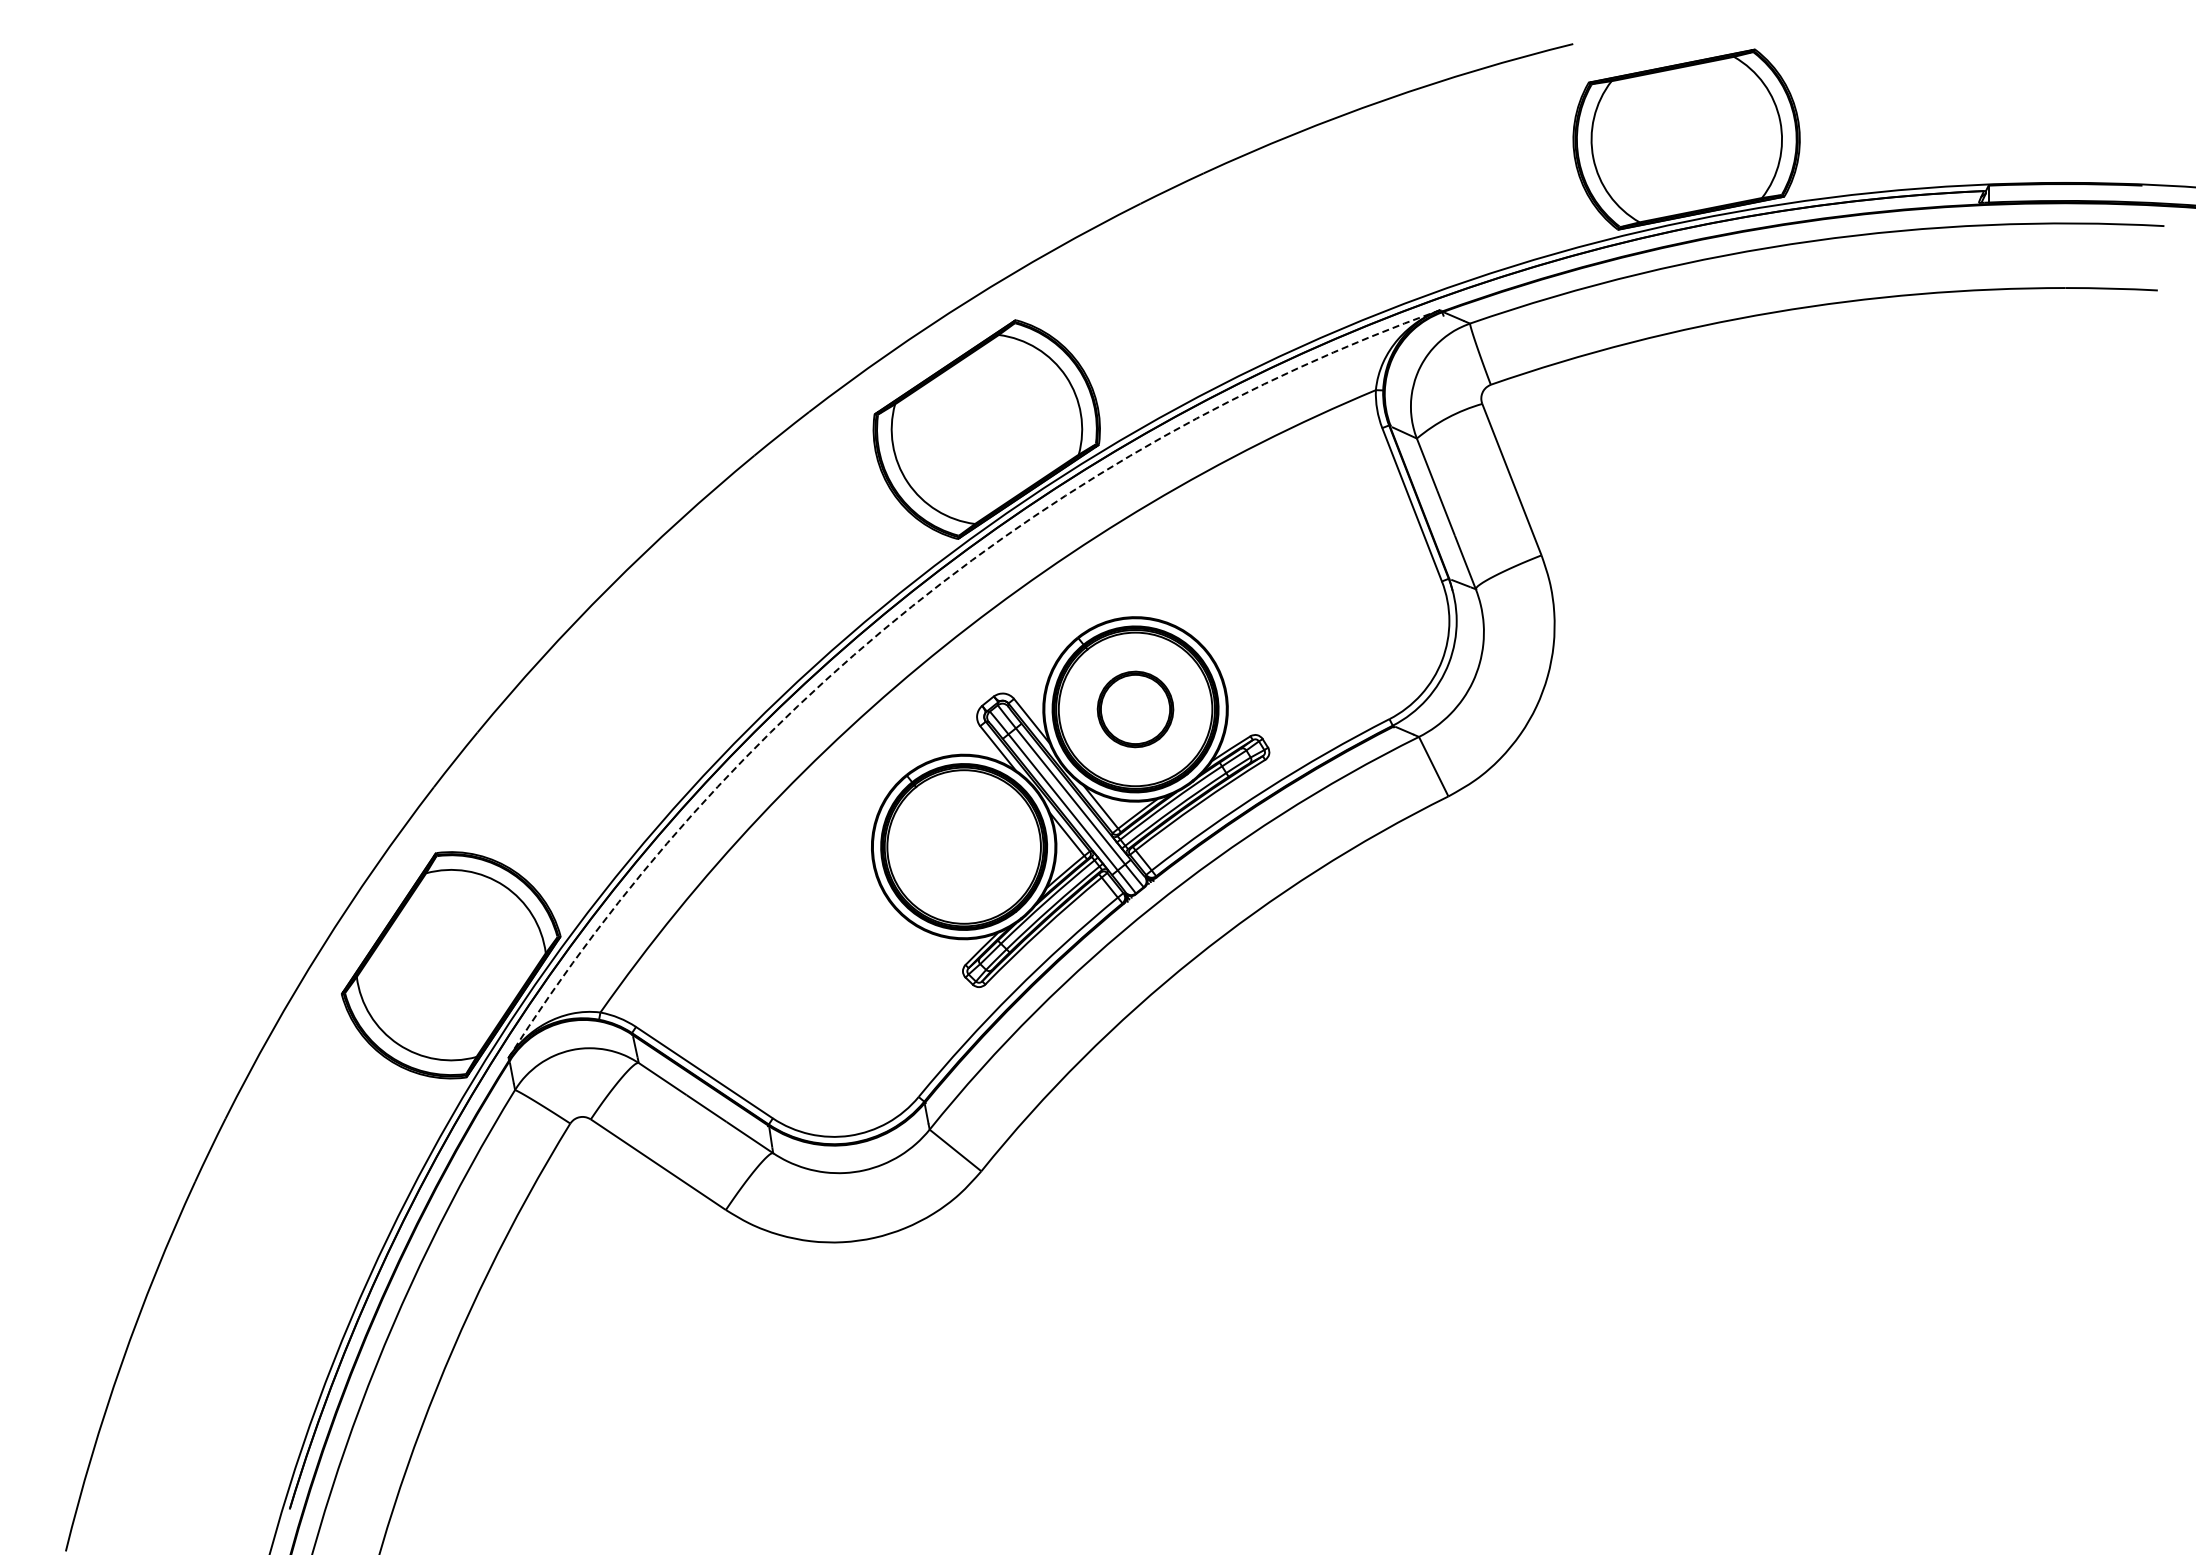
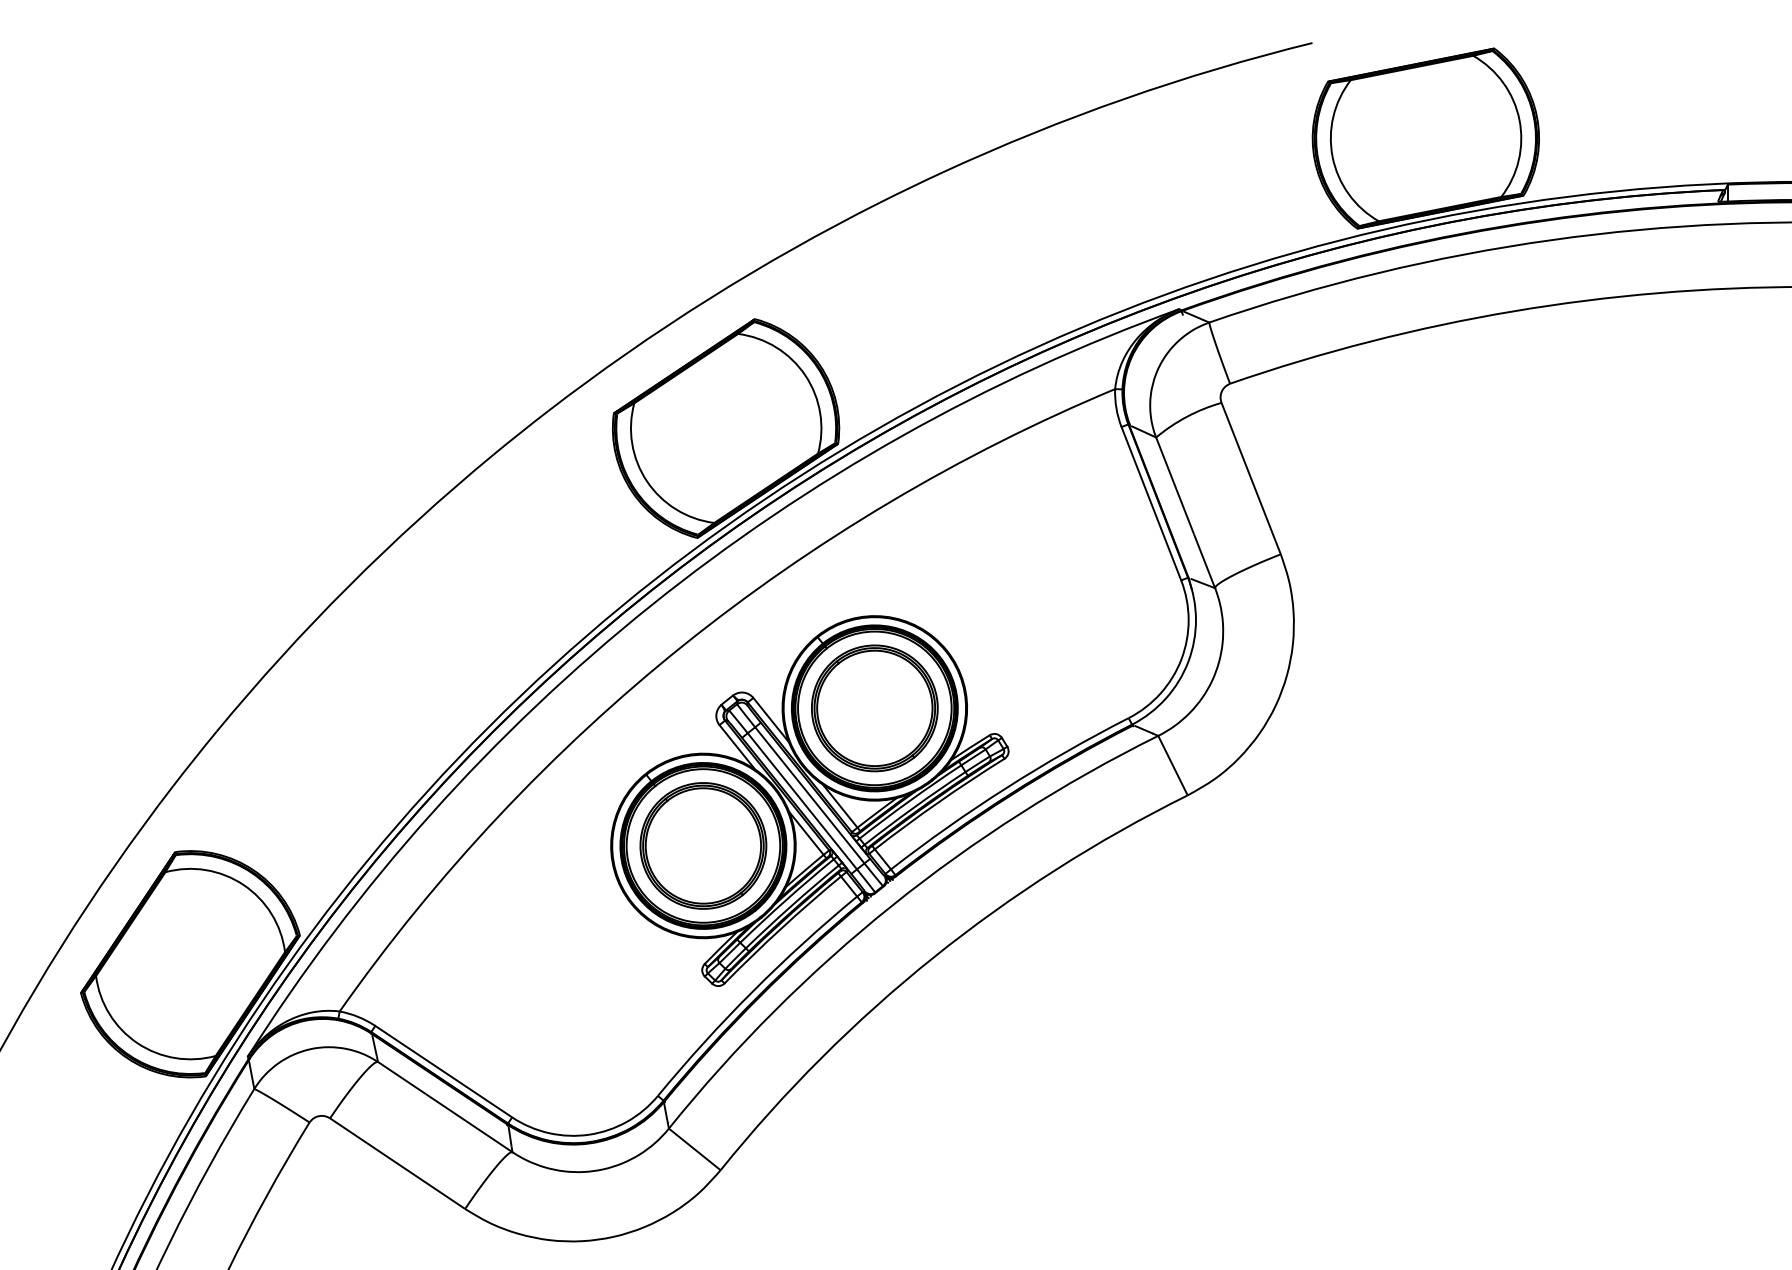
arc: (912, 606) -> (651, 605), dashed -> solid
part: (1135, 709) -> (874, 708), size x1.67
part: (963, 846) -> (702, 845), added

